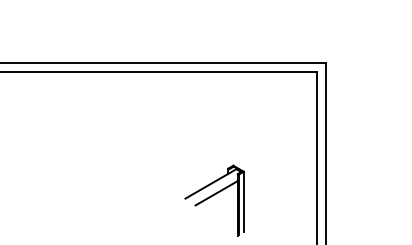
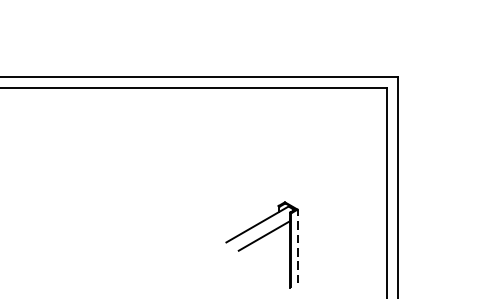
line: (243, 201) -> (297, 245), solid -> dashed

